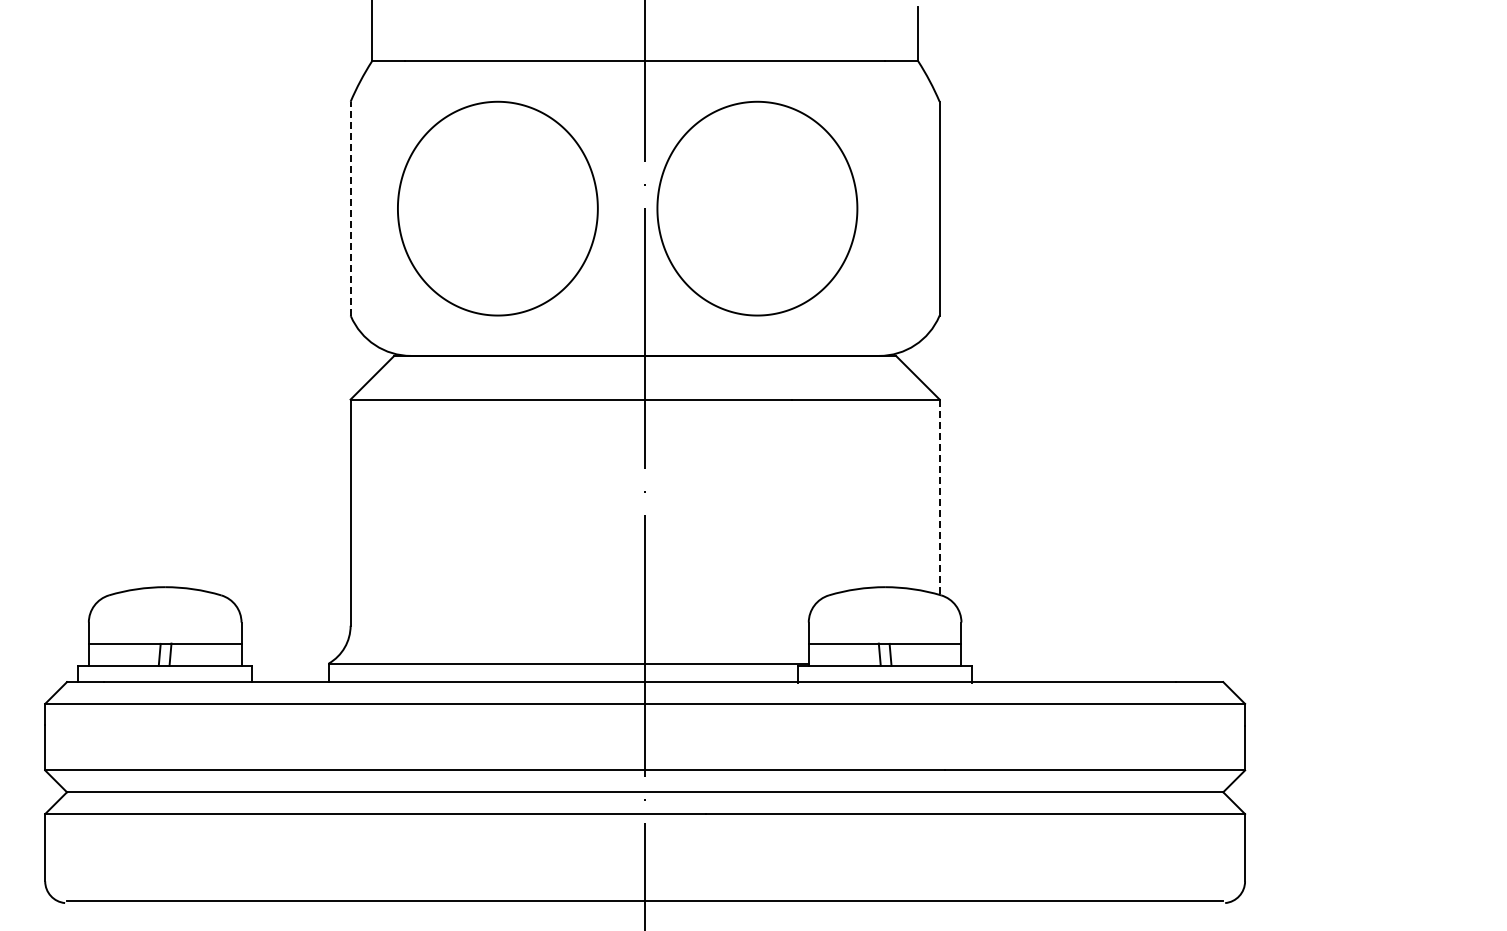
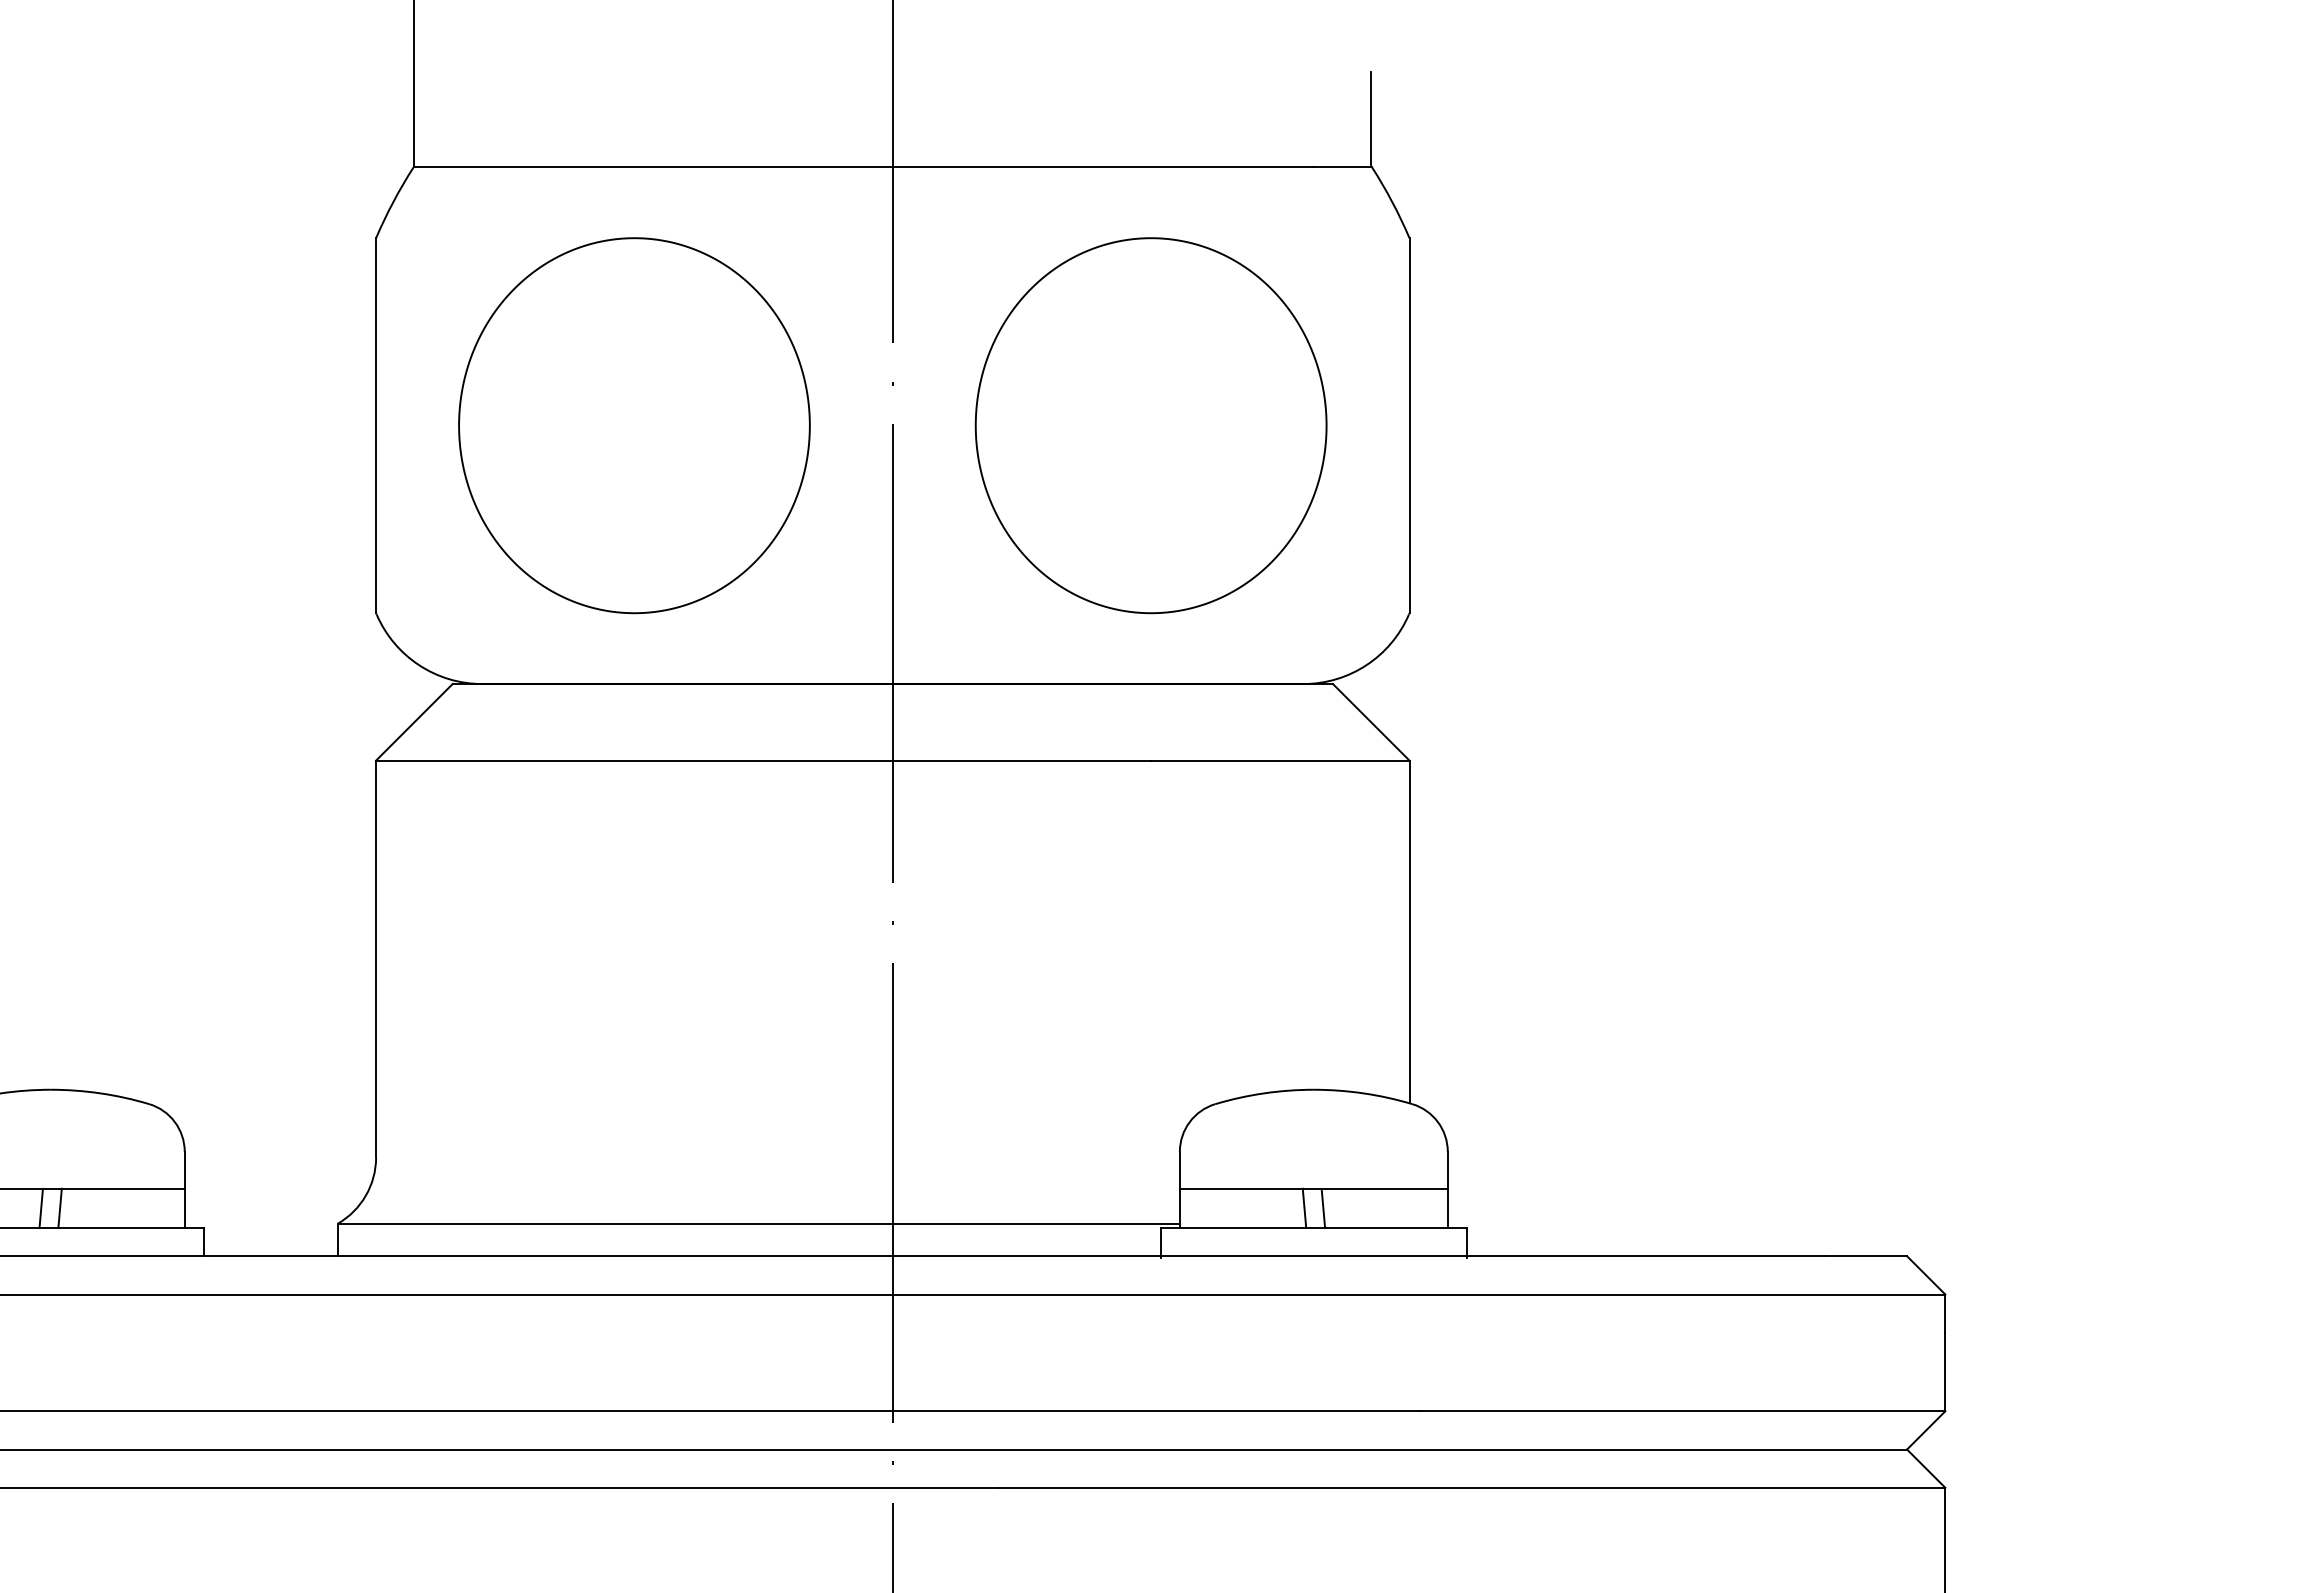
line: (350, 208) -> (375, 425), dashed -> solid
part: (757, 208) -> (1151, 425), moved
line: (939, 497) -> (1409, 932), dashed -> solid

